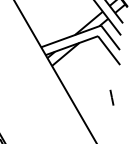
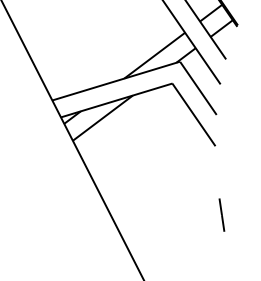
line: (111, 97) -> (220, 214), moved

